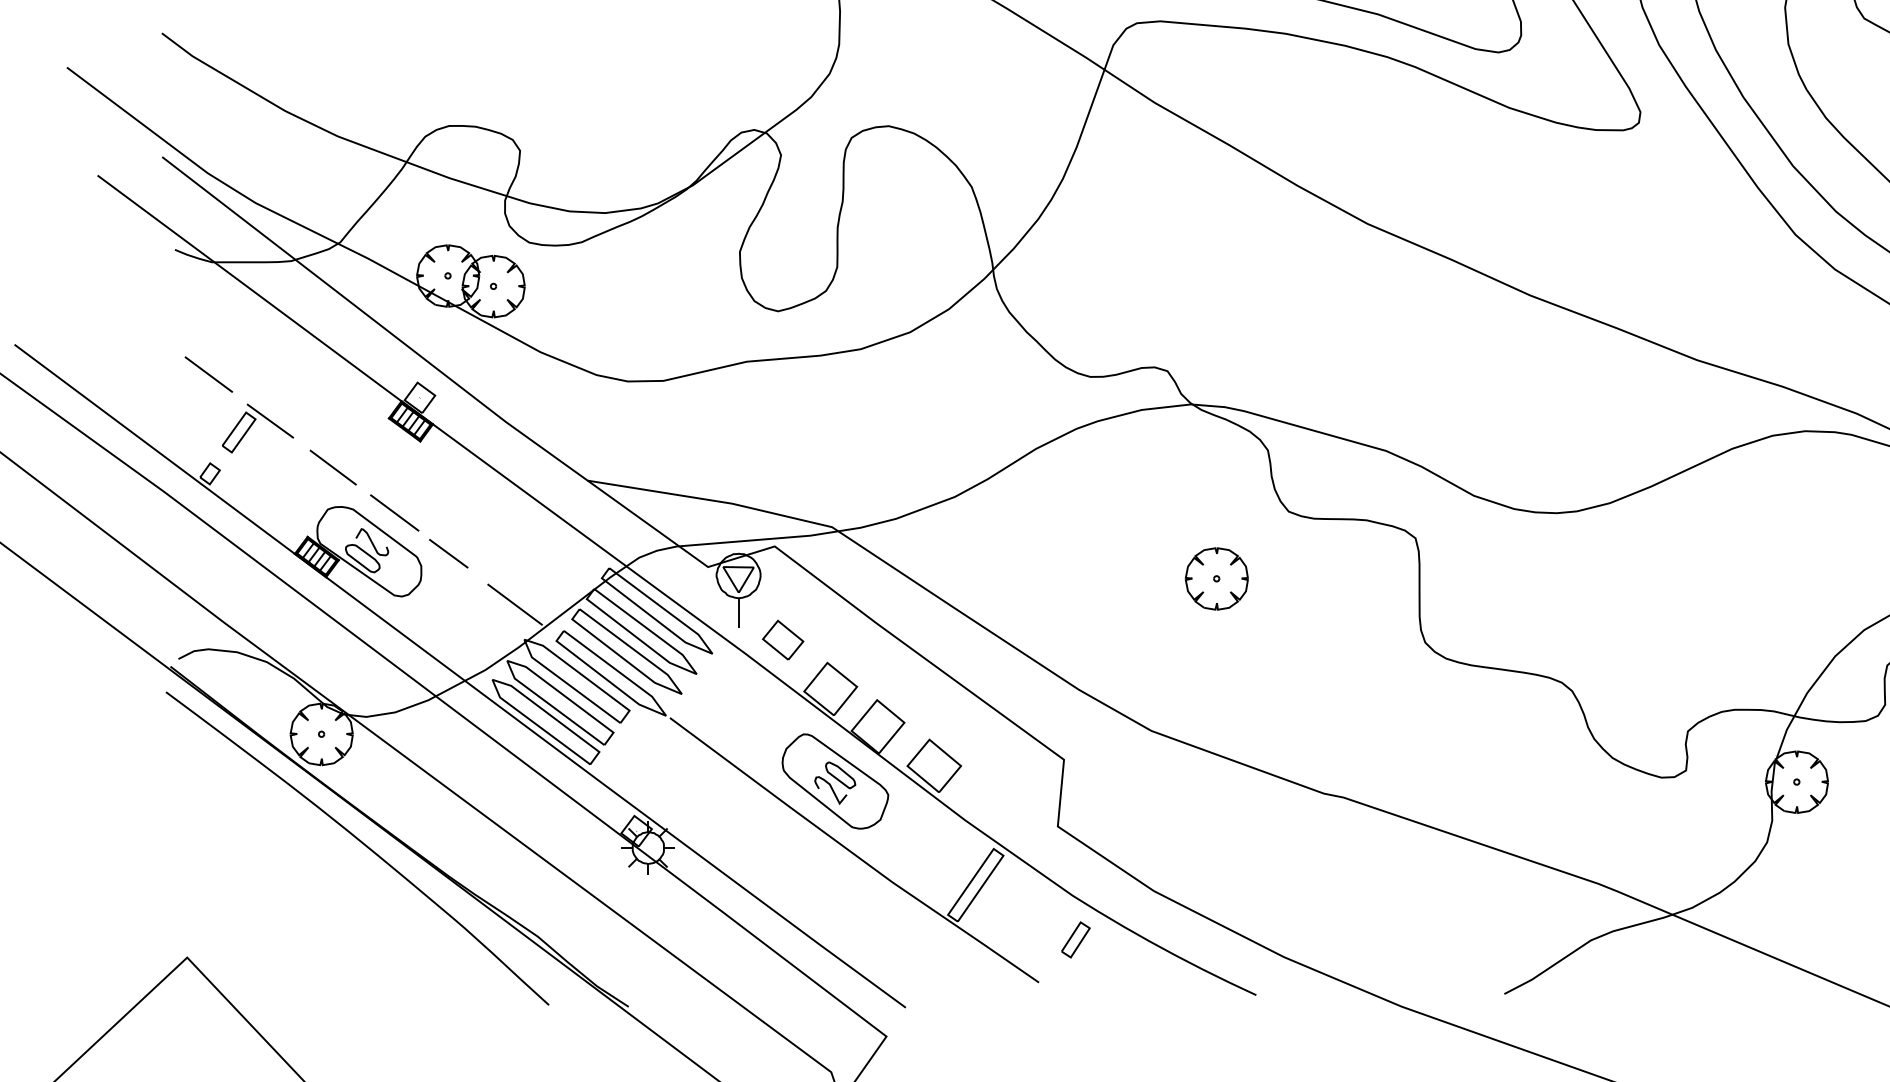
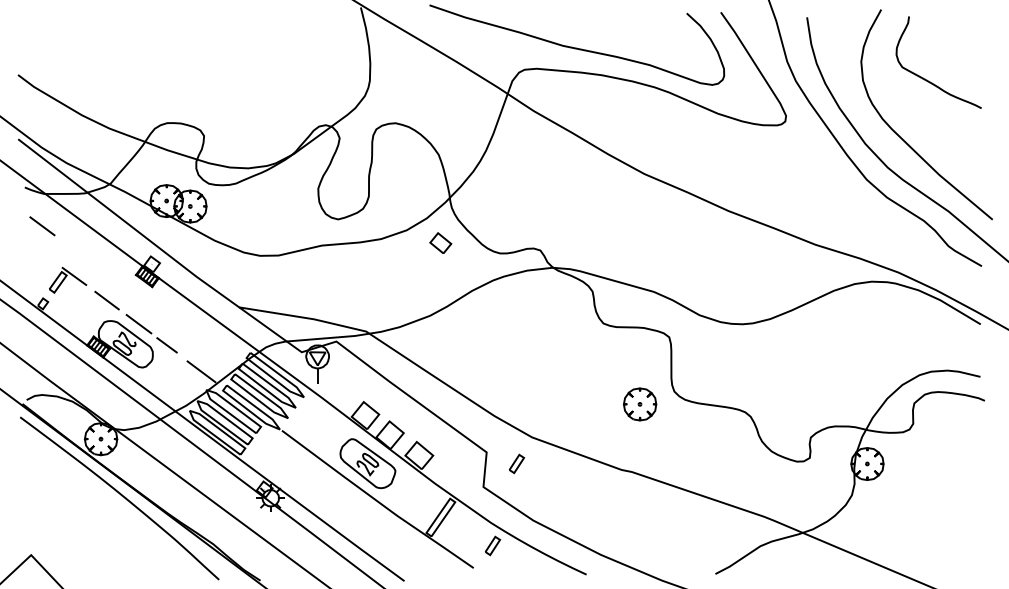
line: (208, 375) -> (42, 226), moved
part: (1215, 579) -> (639, 404), moved
part: (782, 638) -> (440, 242), moved
part: (1123, 781) -> (517, 463), added

